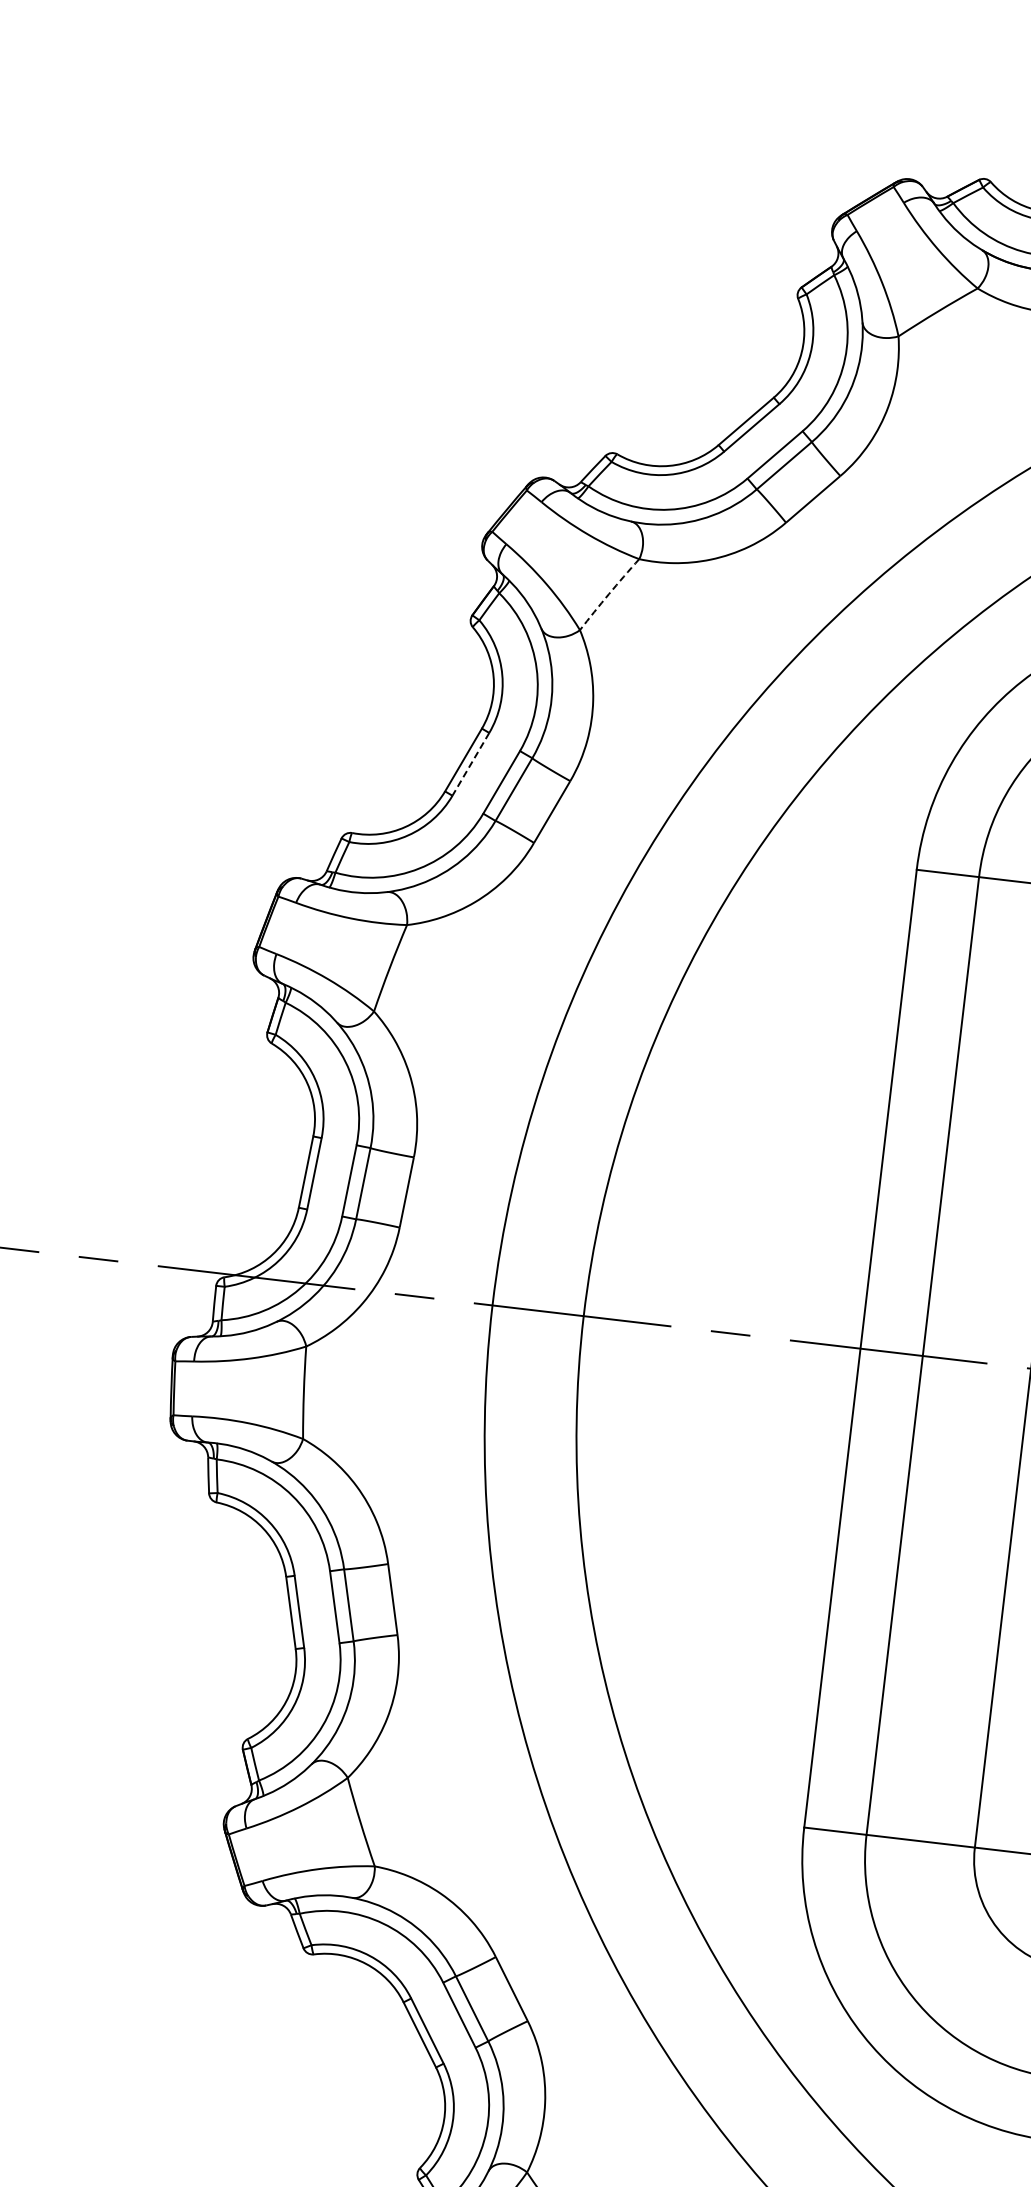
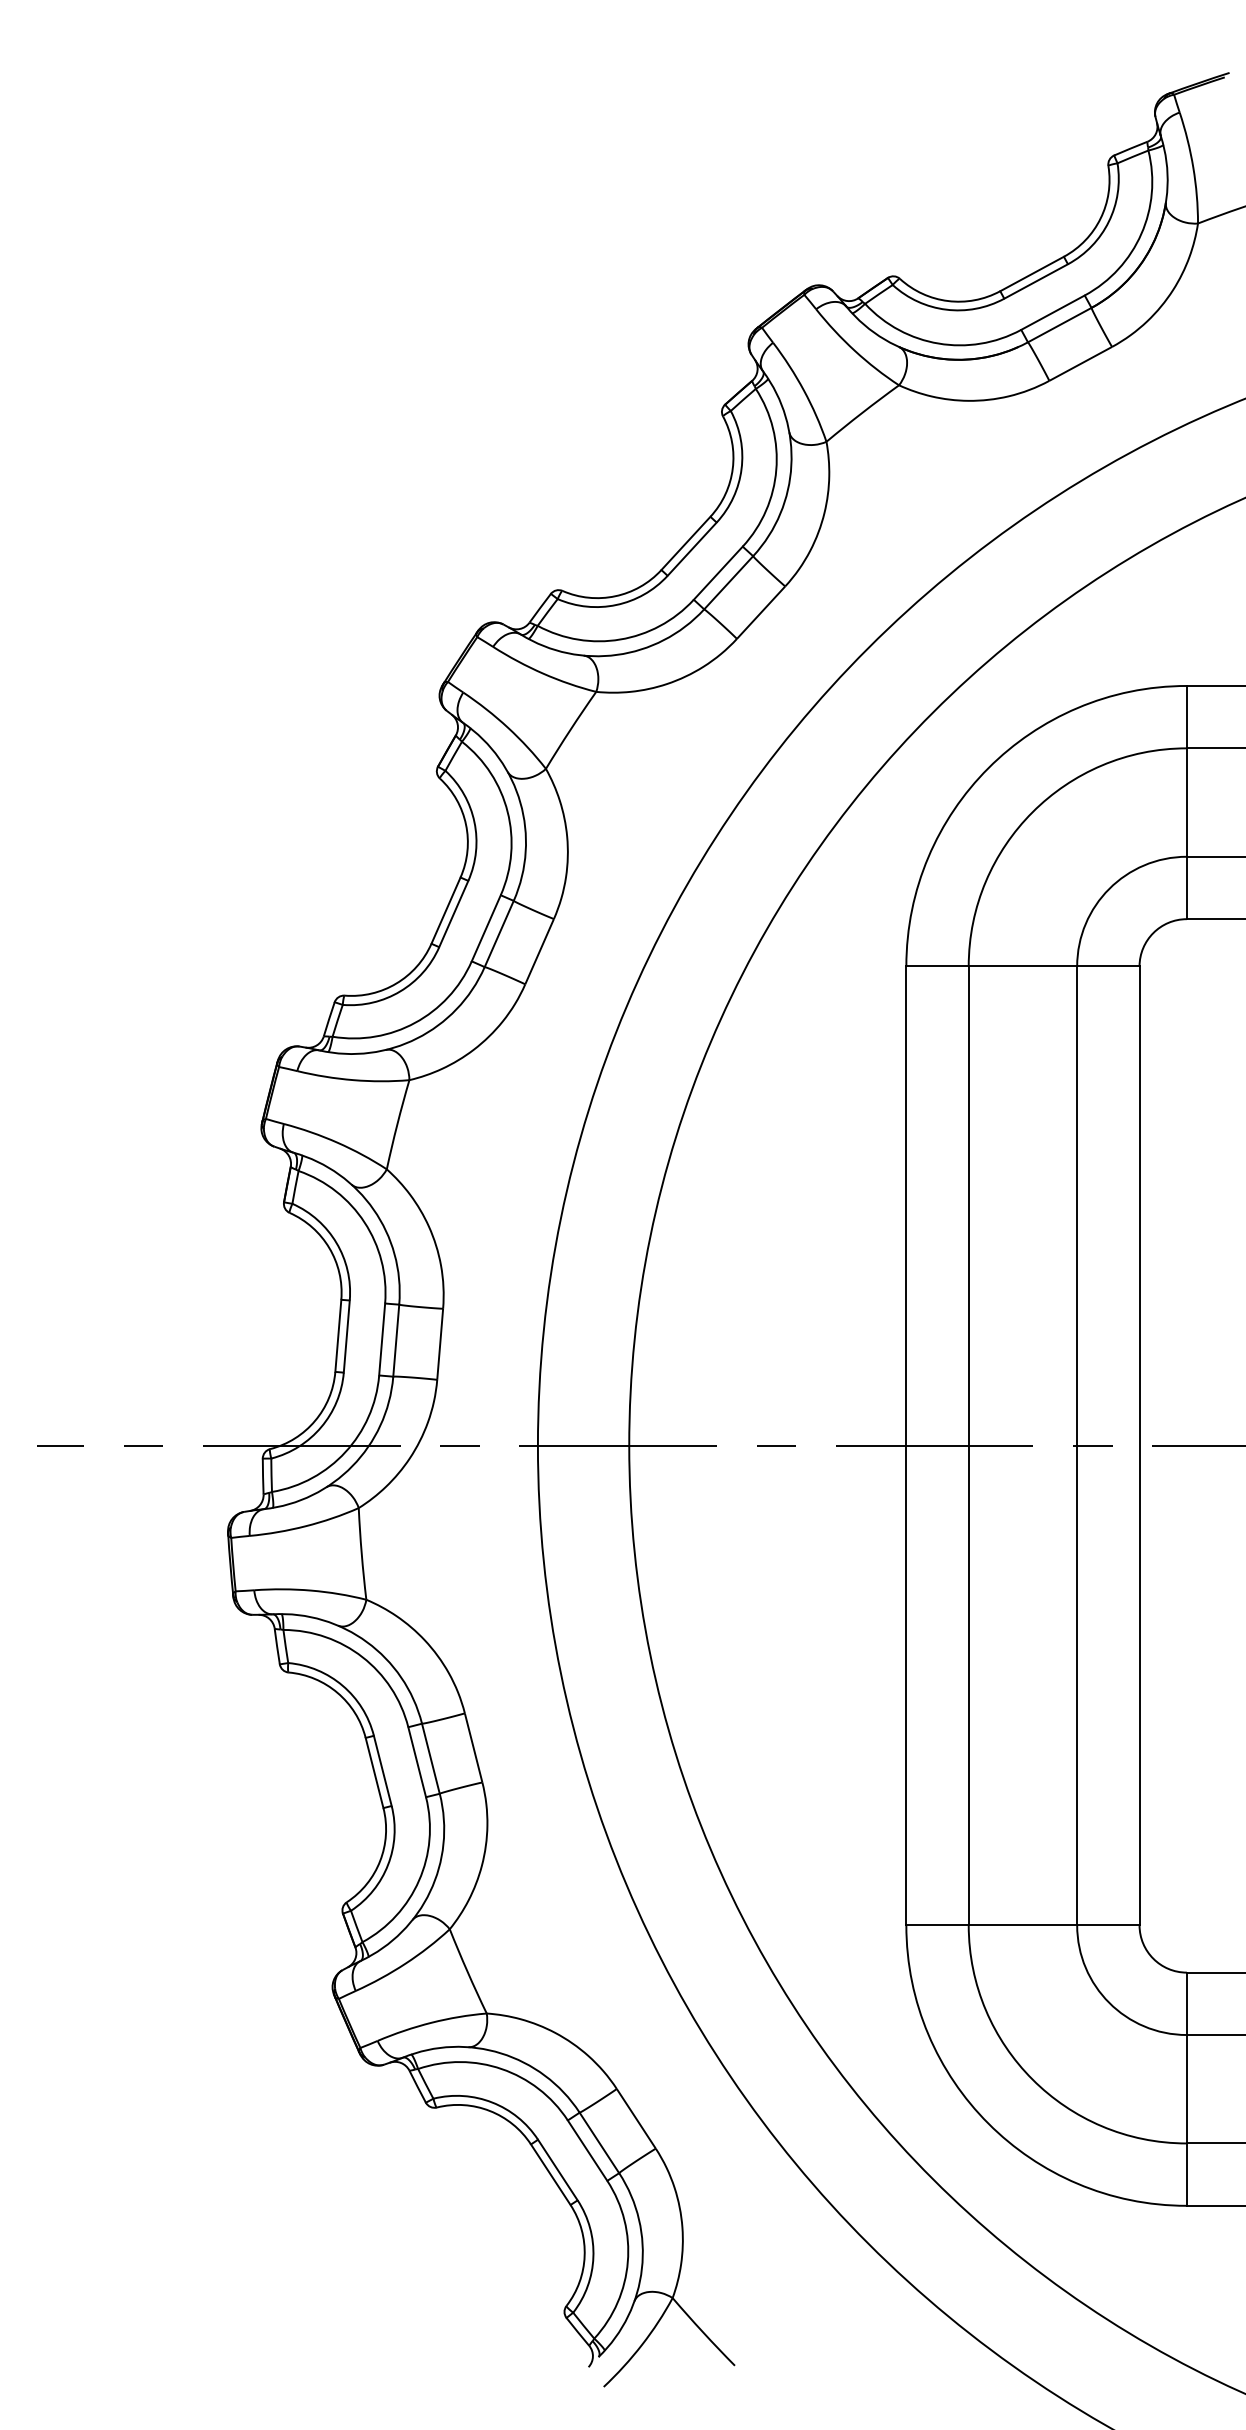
arc: (609, 593) -> (570, 729), dashed -> solid
line: (470, 764) -> (453, 914), dashed -> solid

